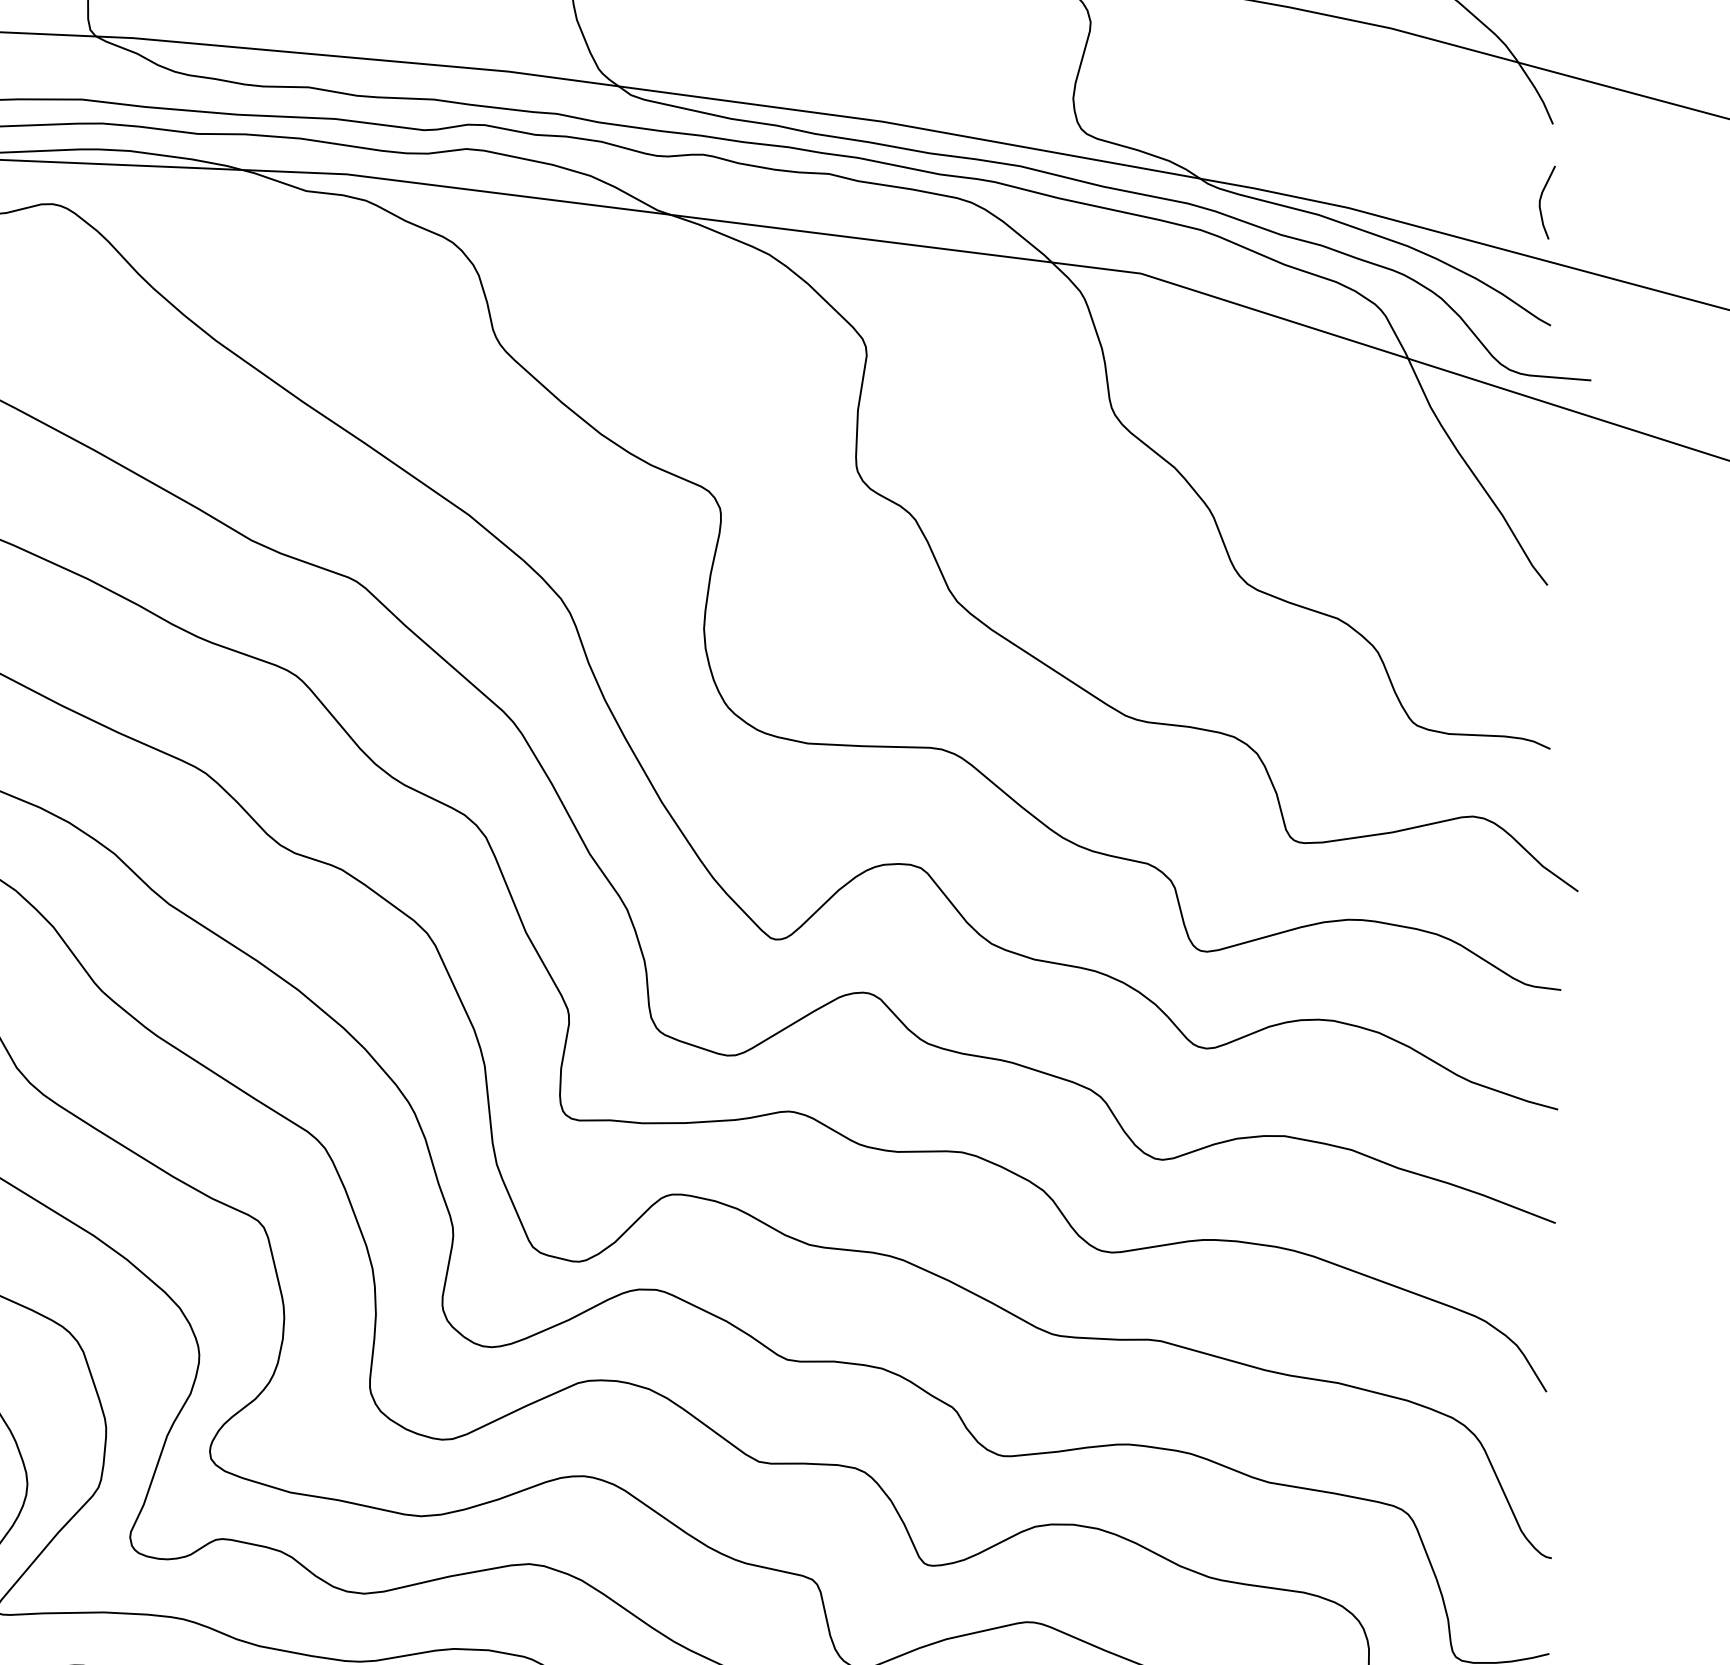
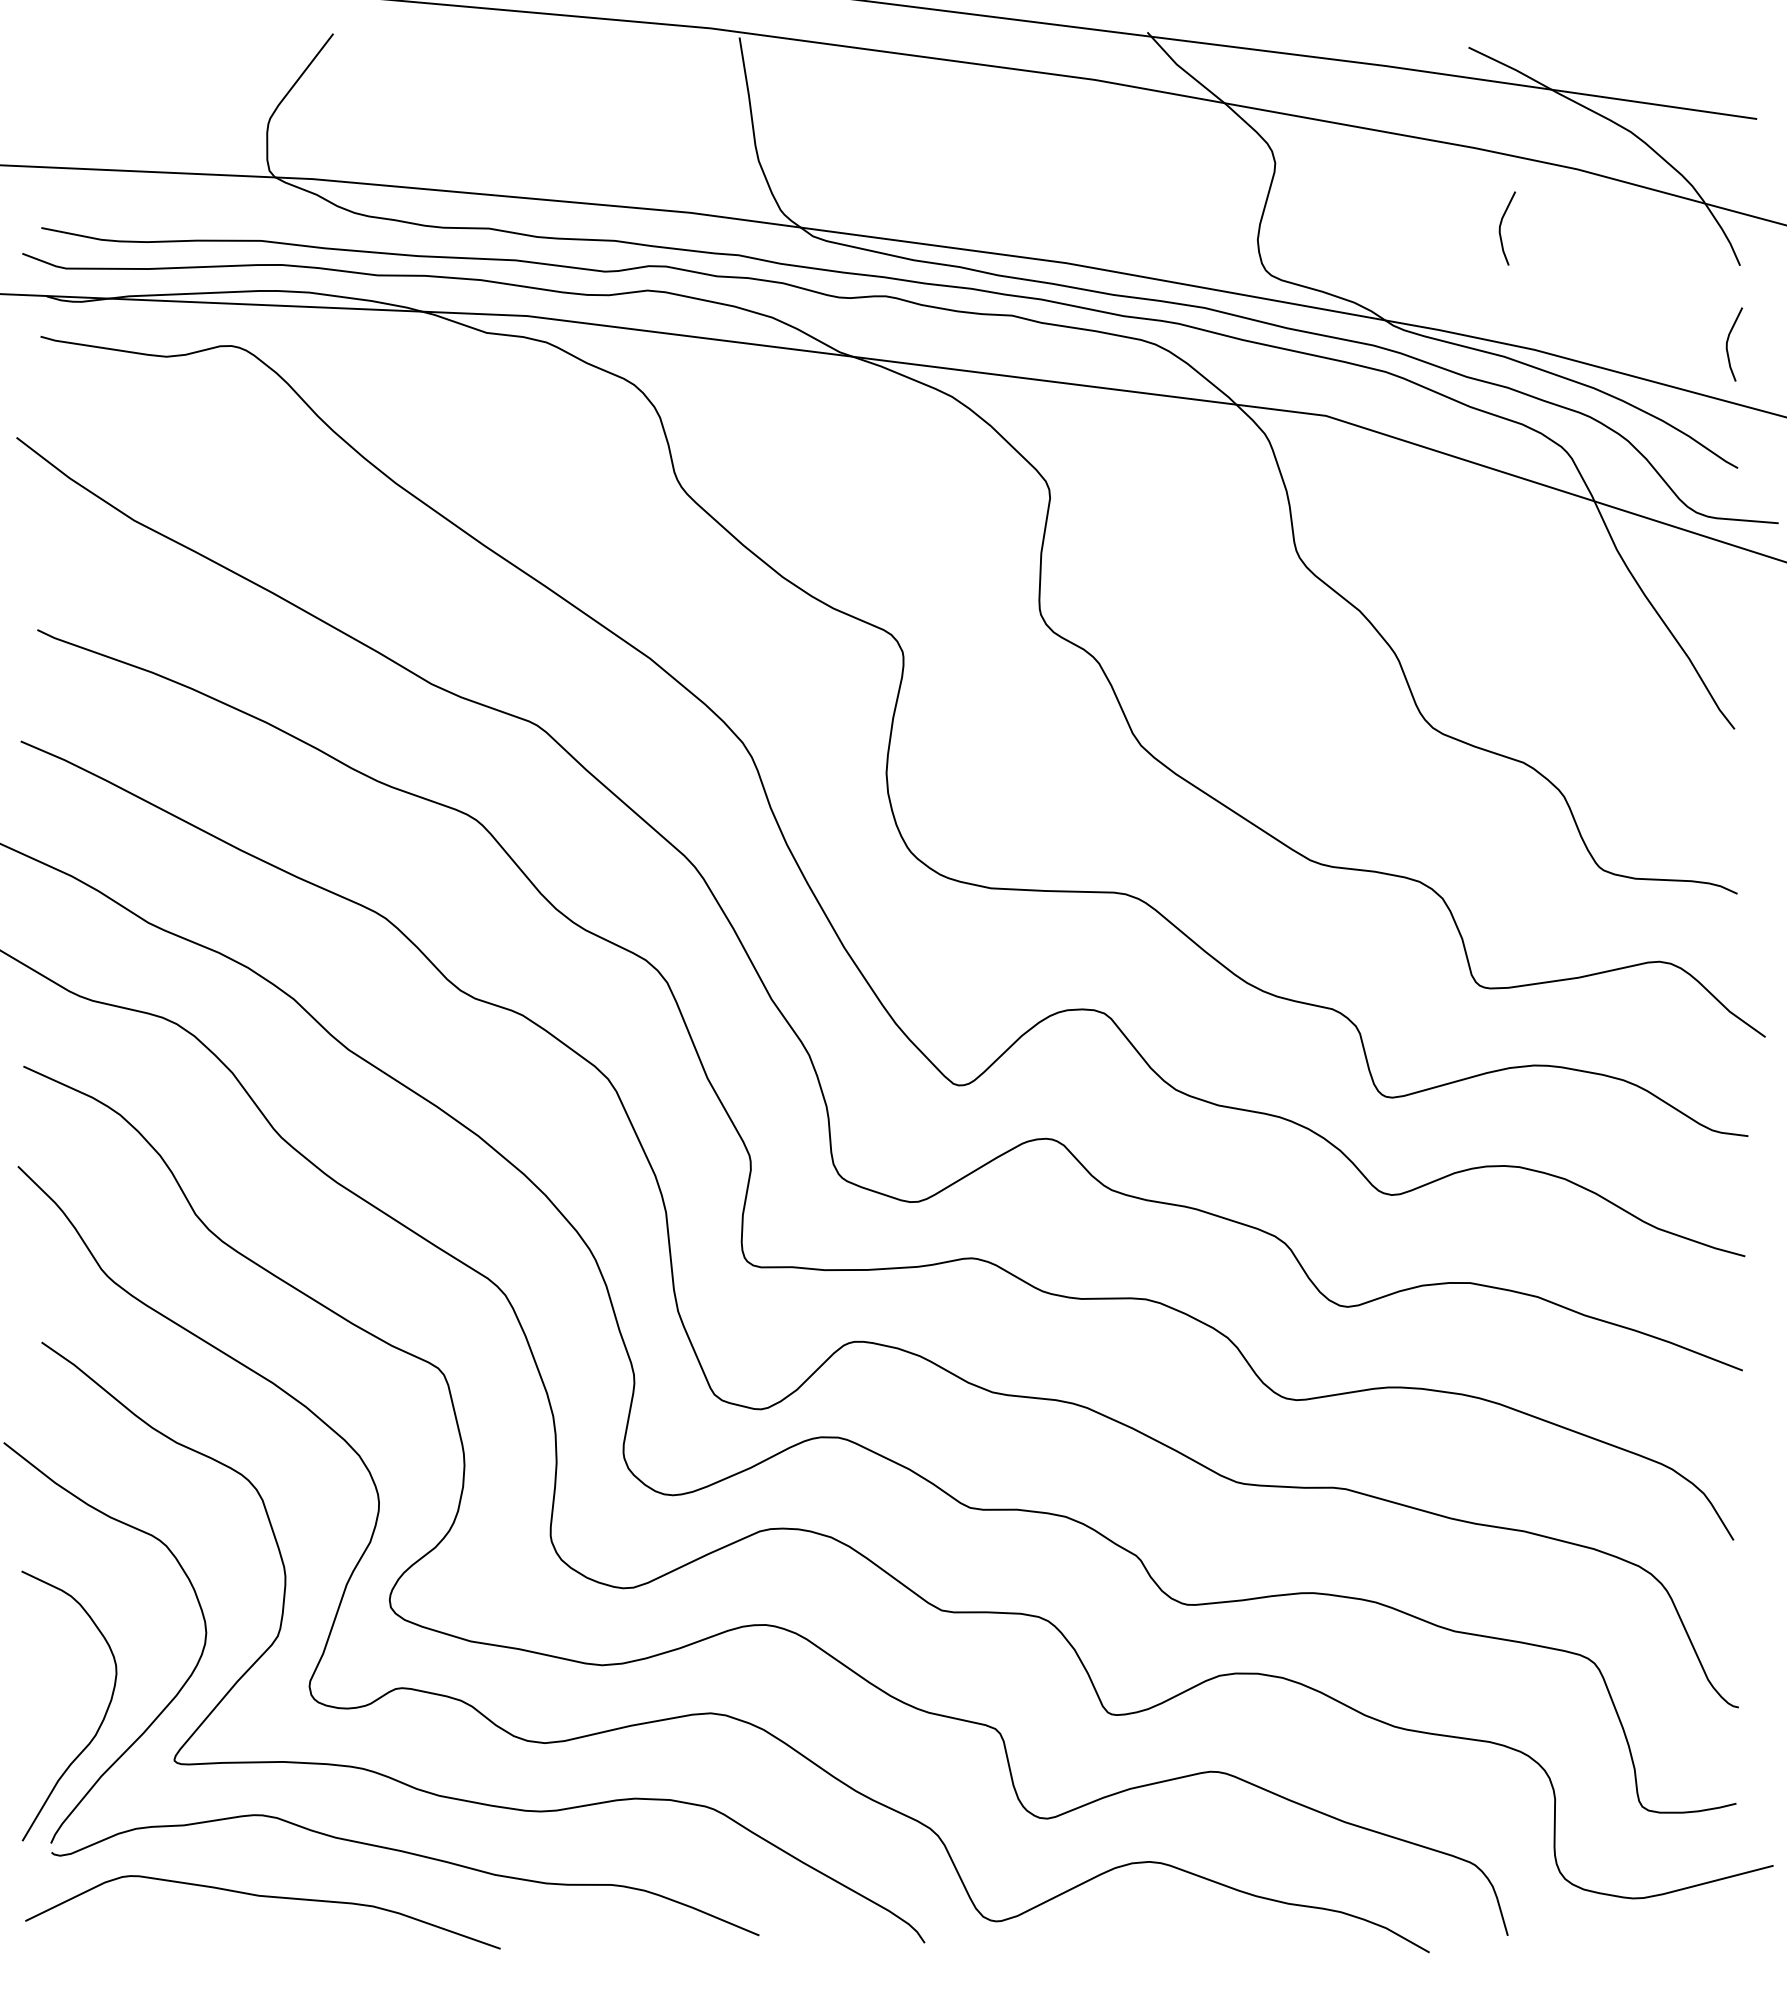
curve: (1315, 84) -> (1501, 225), added

